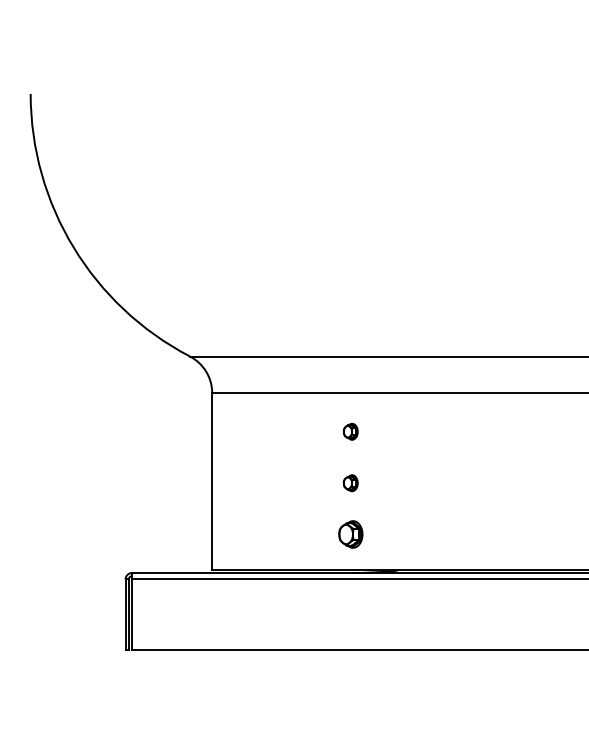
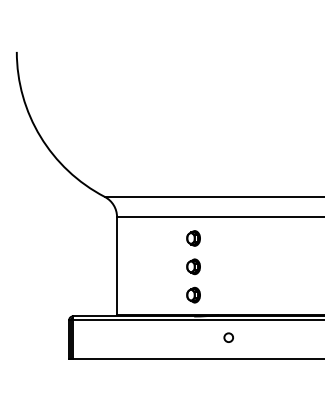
part: (350, 431) -> (193, 238), size x1.67
part: (350, 482) -> (193, 266), size x1.67
circle: (414, 611) -> (228, 337), added

